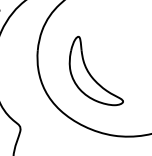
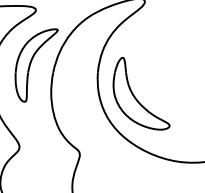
part: (90, 73) -> (135, 96), moved

